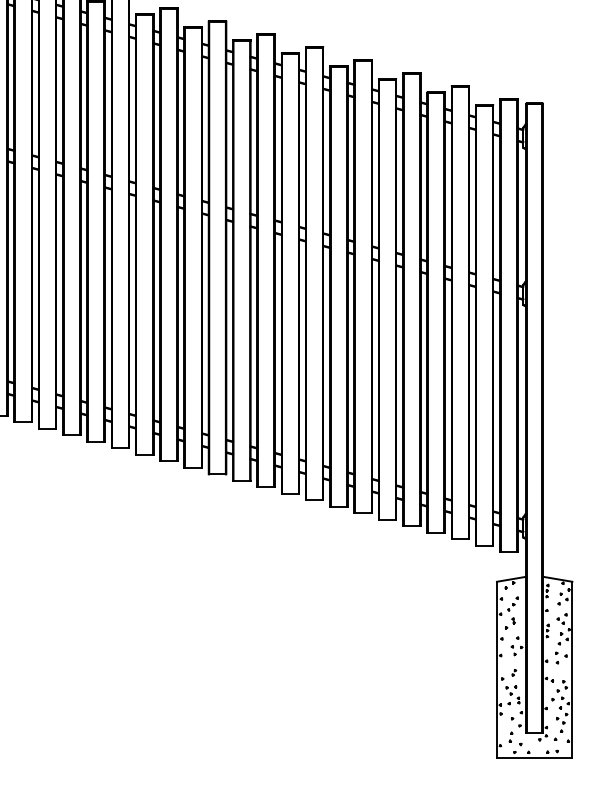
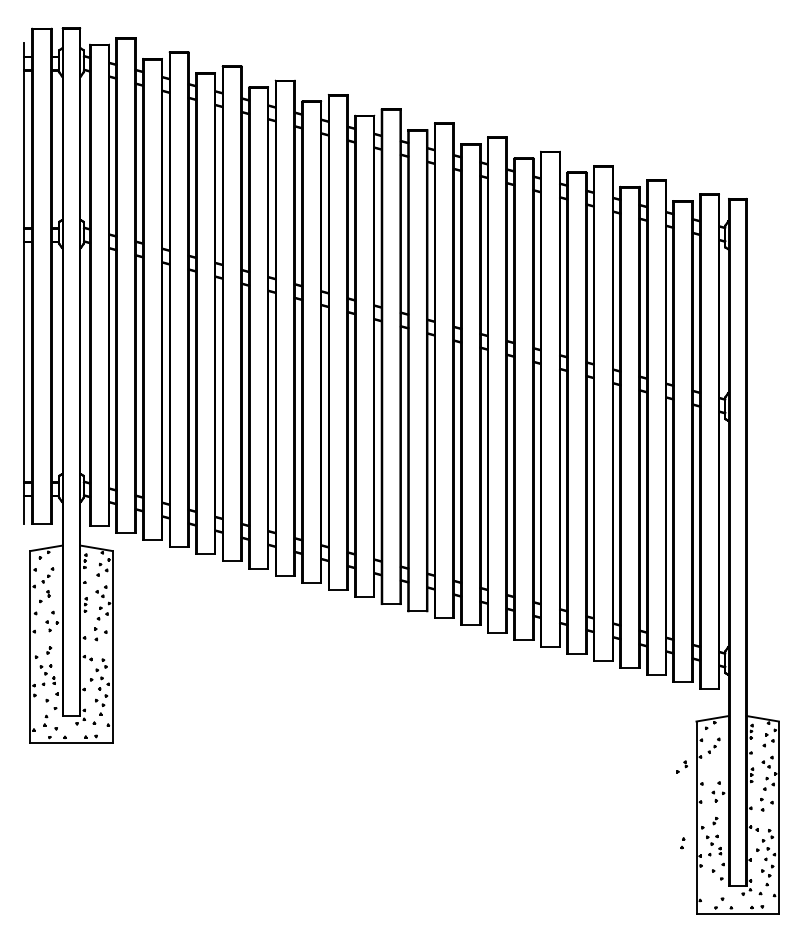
part: (509, 622) -> (681, 766), moved
part: (510, 737) -> (682, 843), moved

